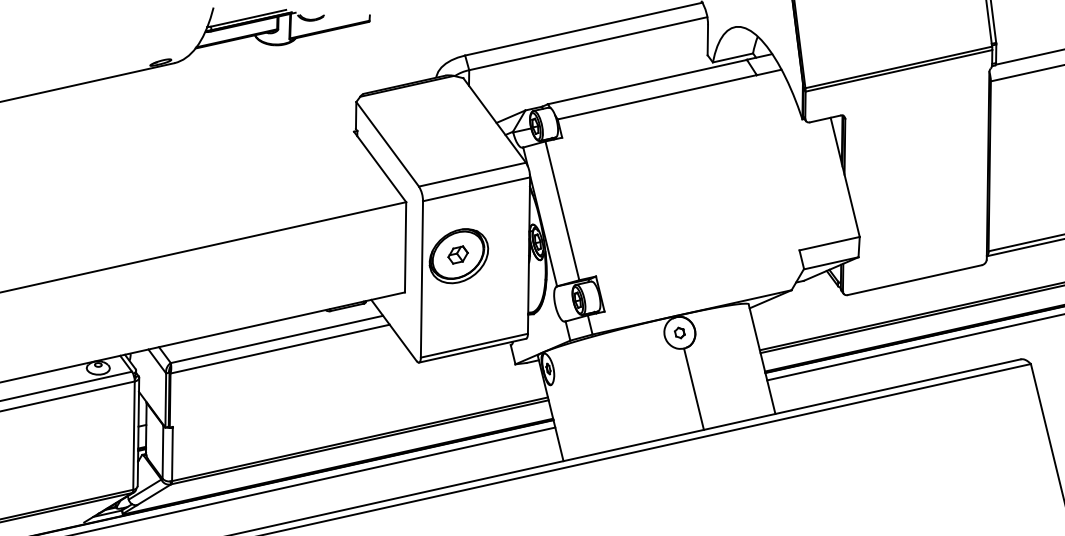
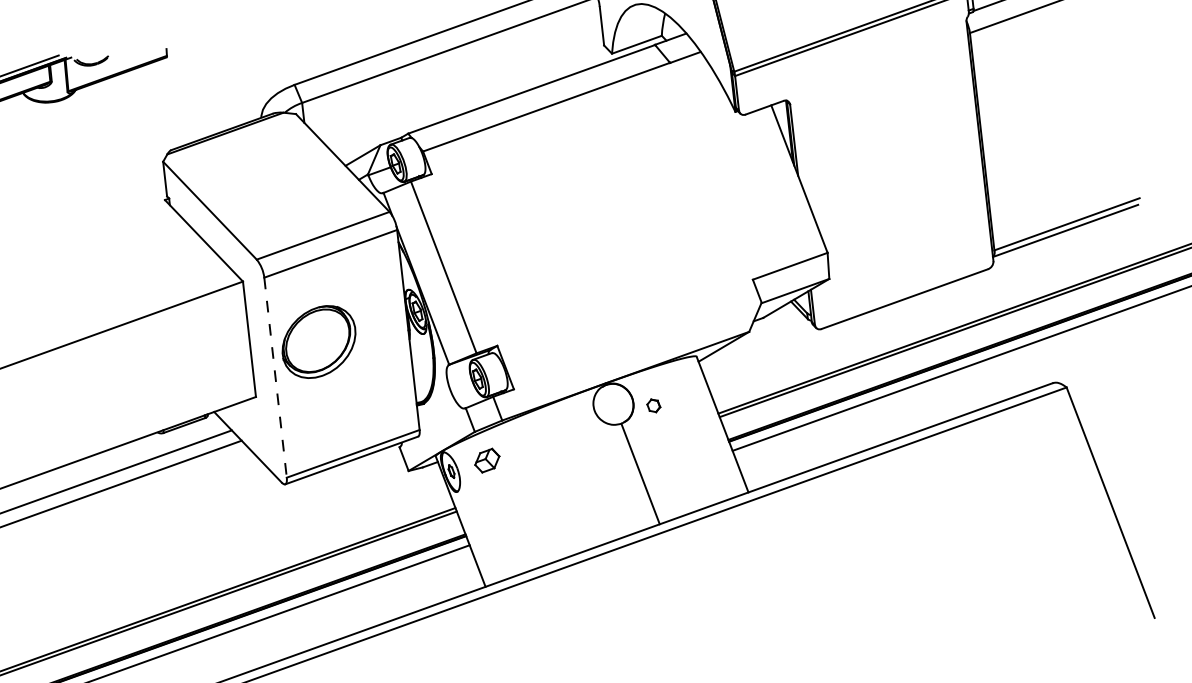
part: (457, 254) -> (486, 460), moved
line: (421, 279) -> (274, 377), solid -> dashed
part: (679, 332) -> (653, 405), moved

